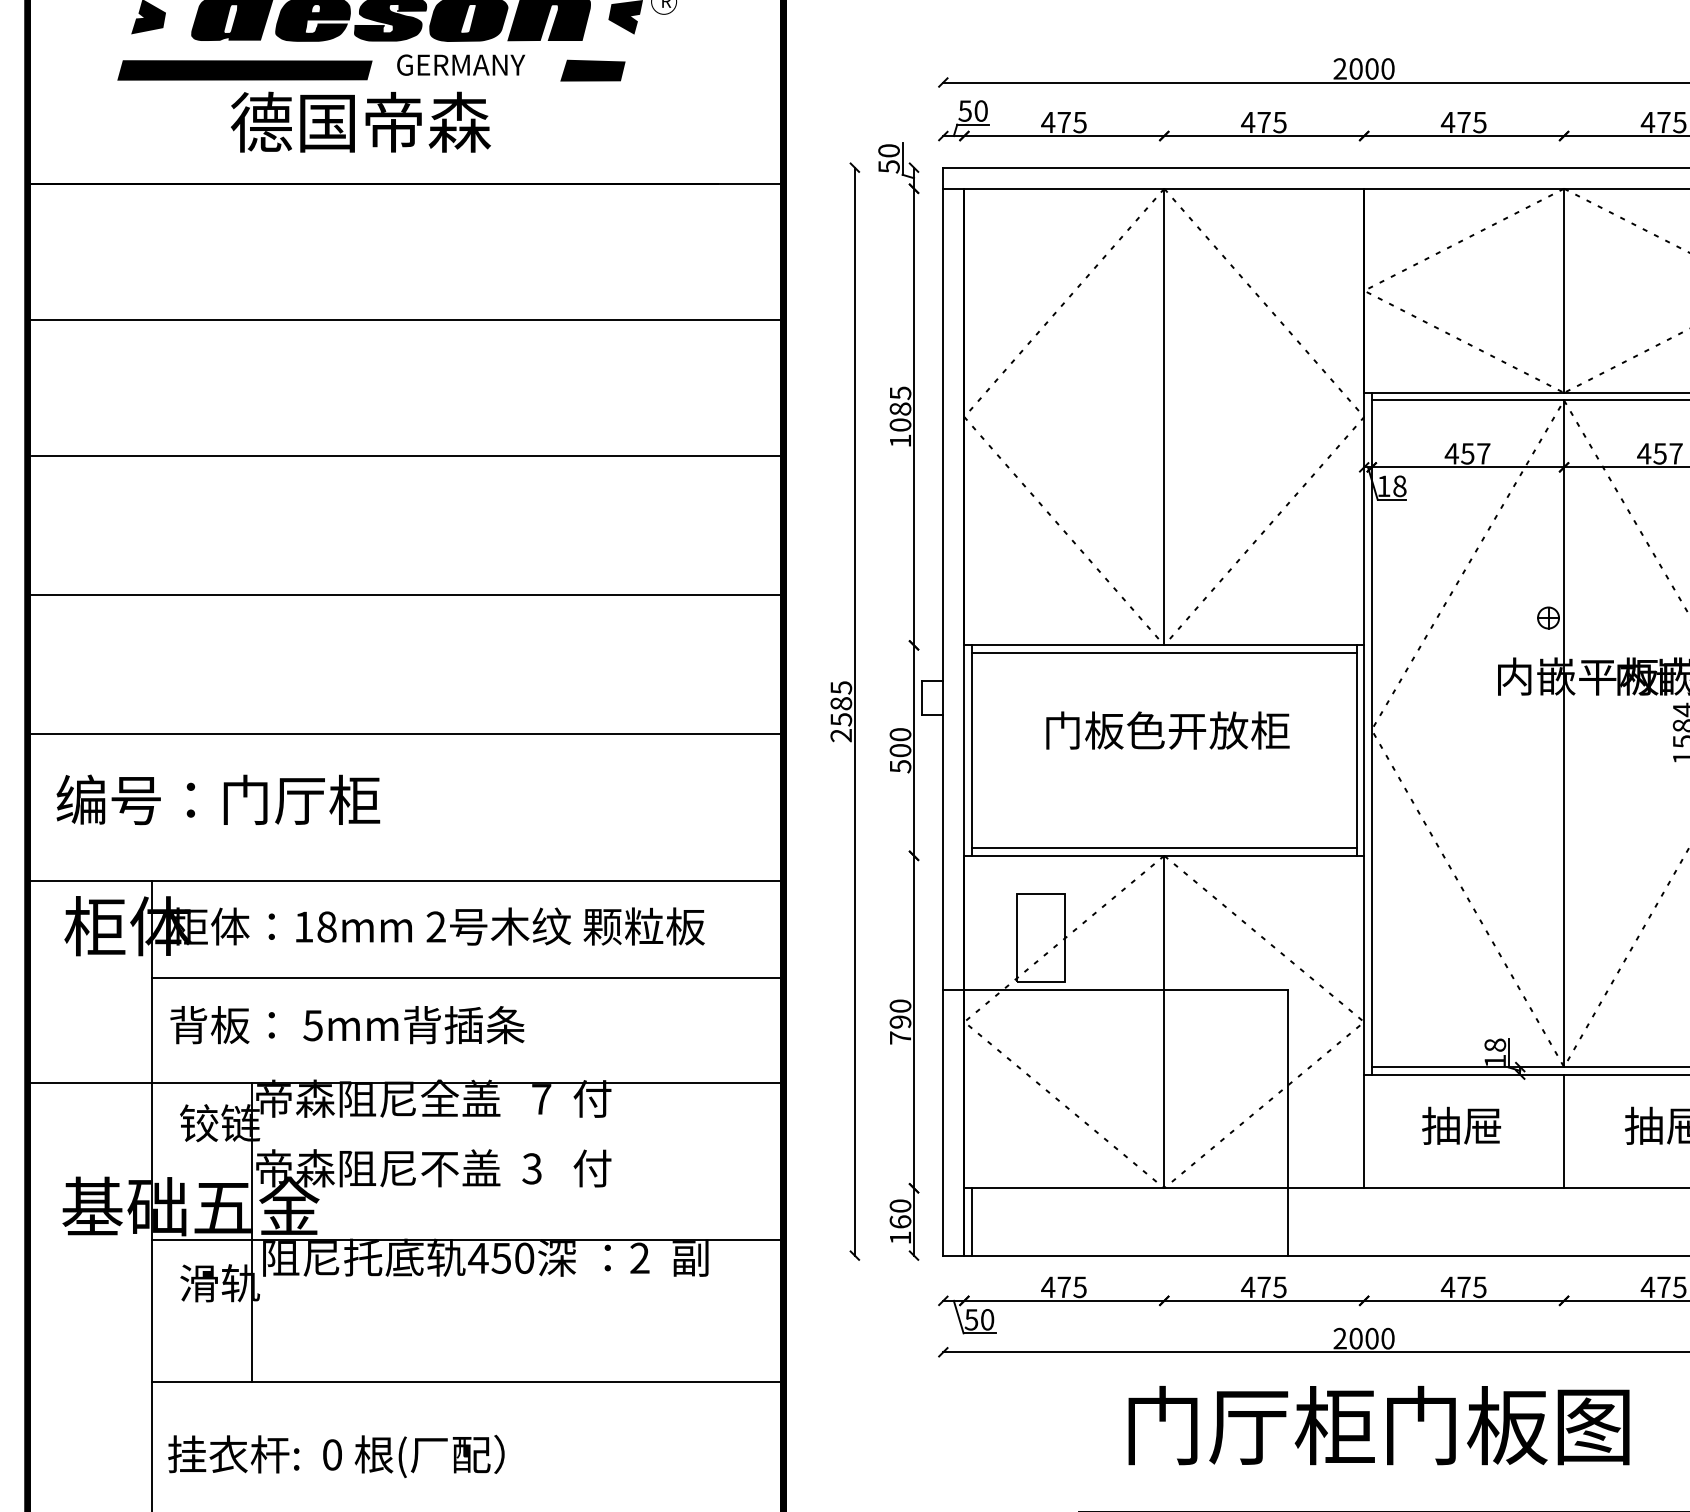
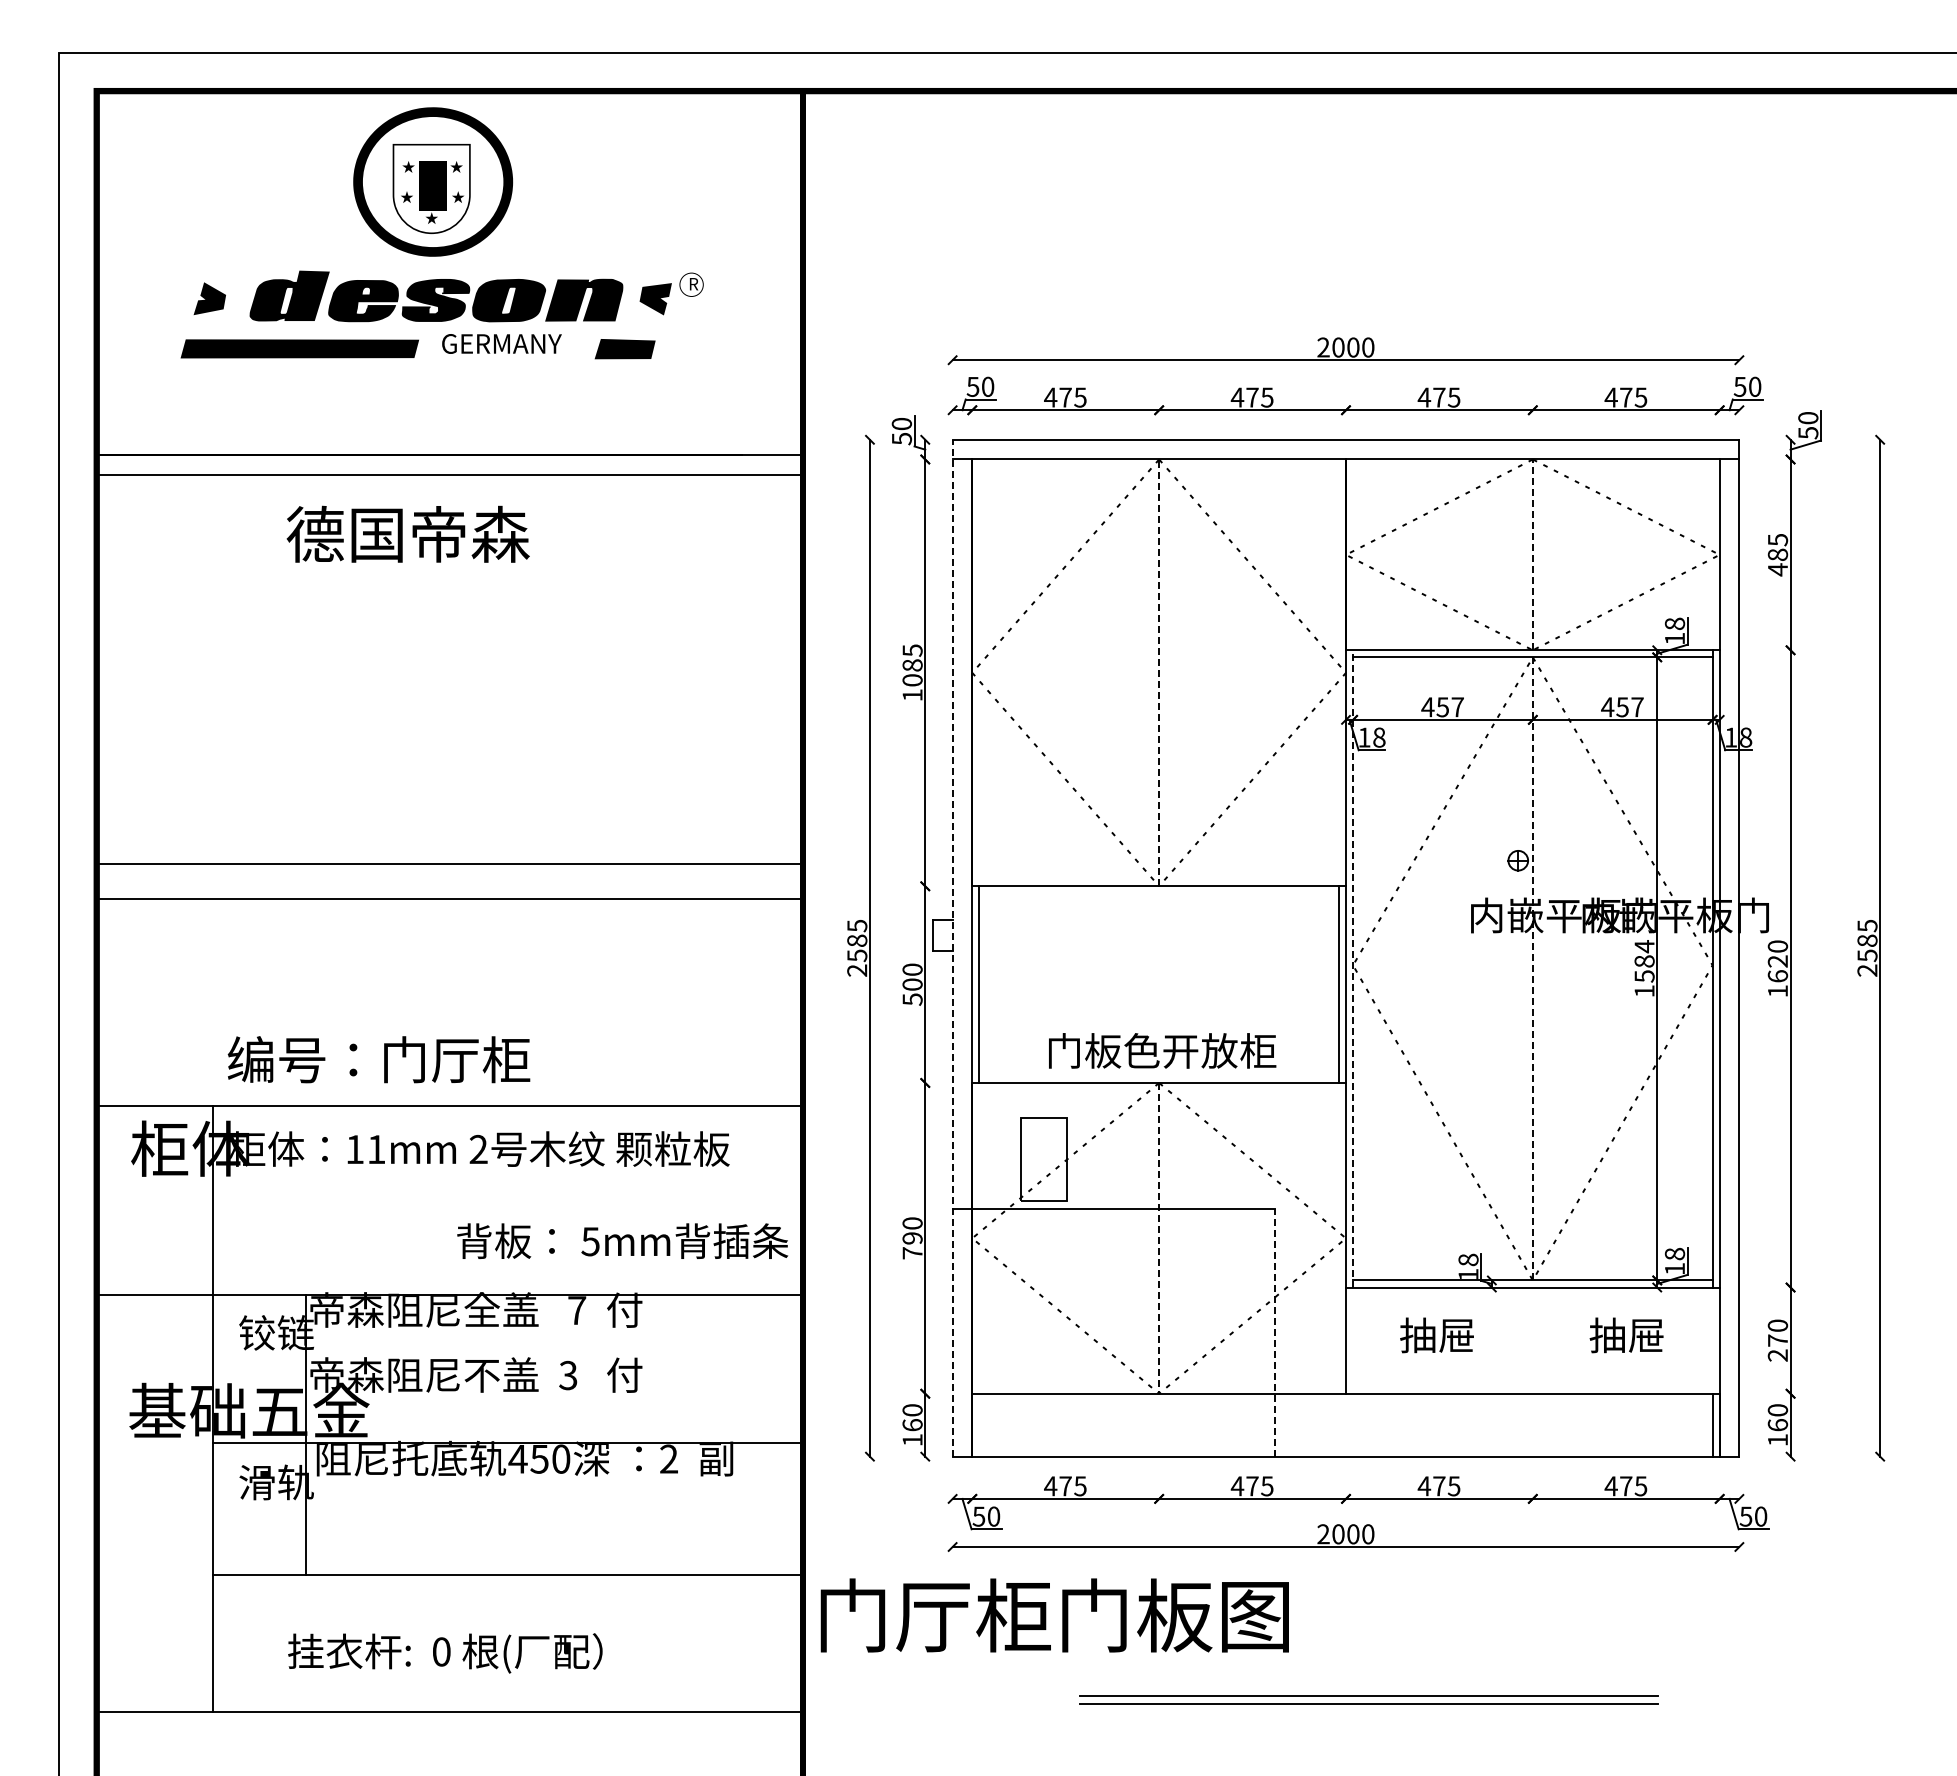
text: (360, 121) -> (407, 533), moved
line: (1563, 290) -> (1532, 554), solid -> dashed
line: (405, 320) -> (449, 475), moved
line: (1164, 416) -> (1159, 672), solid -> dashed
line: (407, 456) -> (451, 709), removed
line: (405, 595) -> (449, 899), moved
line: (1163, 653) -> (1158, 893), removed
line: (943, 710) -> (952, 947), solid -> dashed
text: (1167, 730) -> (1162, 1050), moved
line: (1372, 733) -> (1353, 968), solid -> dashed
line: (1563, 733) -> (1532, 968), solid -> dashed
line: (405, 734) -> (449, 864), moved
text: (217, 799) -> (378, 1059), moved
line: (1163, 847) -> (1158, 1075), removed
text: (326, 926) -> (376, 1149), 18mm -> 11mm
line: (467, 978) -> (507, 1197), removed
line: (1164, 1022) -> (1159, 1238), solid -> dashed
text: (347, 1024) -> (622, 1240), moved
line: (1288, 1122) -> (1275, 1332), solid -> dashed
line: (1563, 1131) -> (1532, 1340), removed
line: (972, 1221) -> (979, 1424), removed
text: (1378, 1425) -> (1054, 1615), moved
text: (336, 1456) -> (445, 1653), moved

